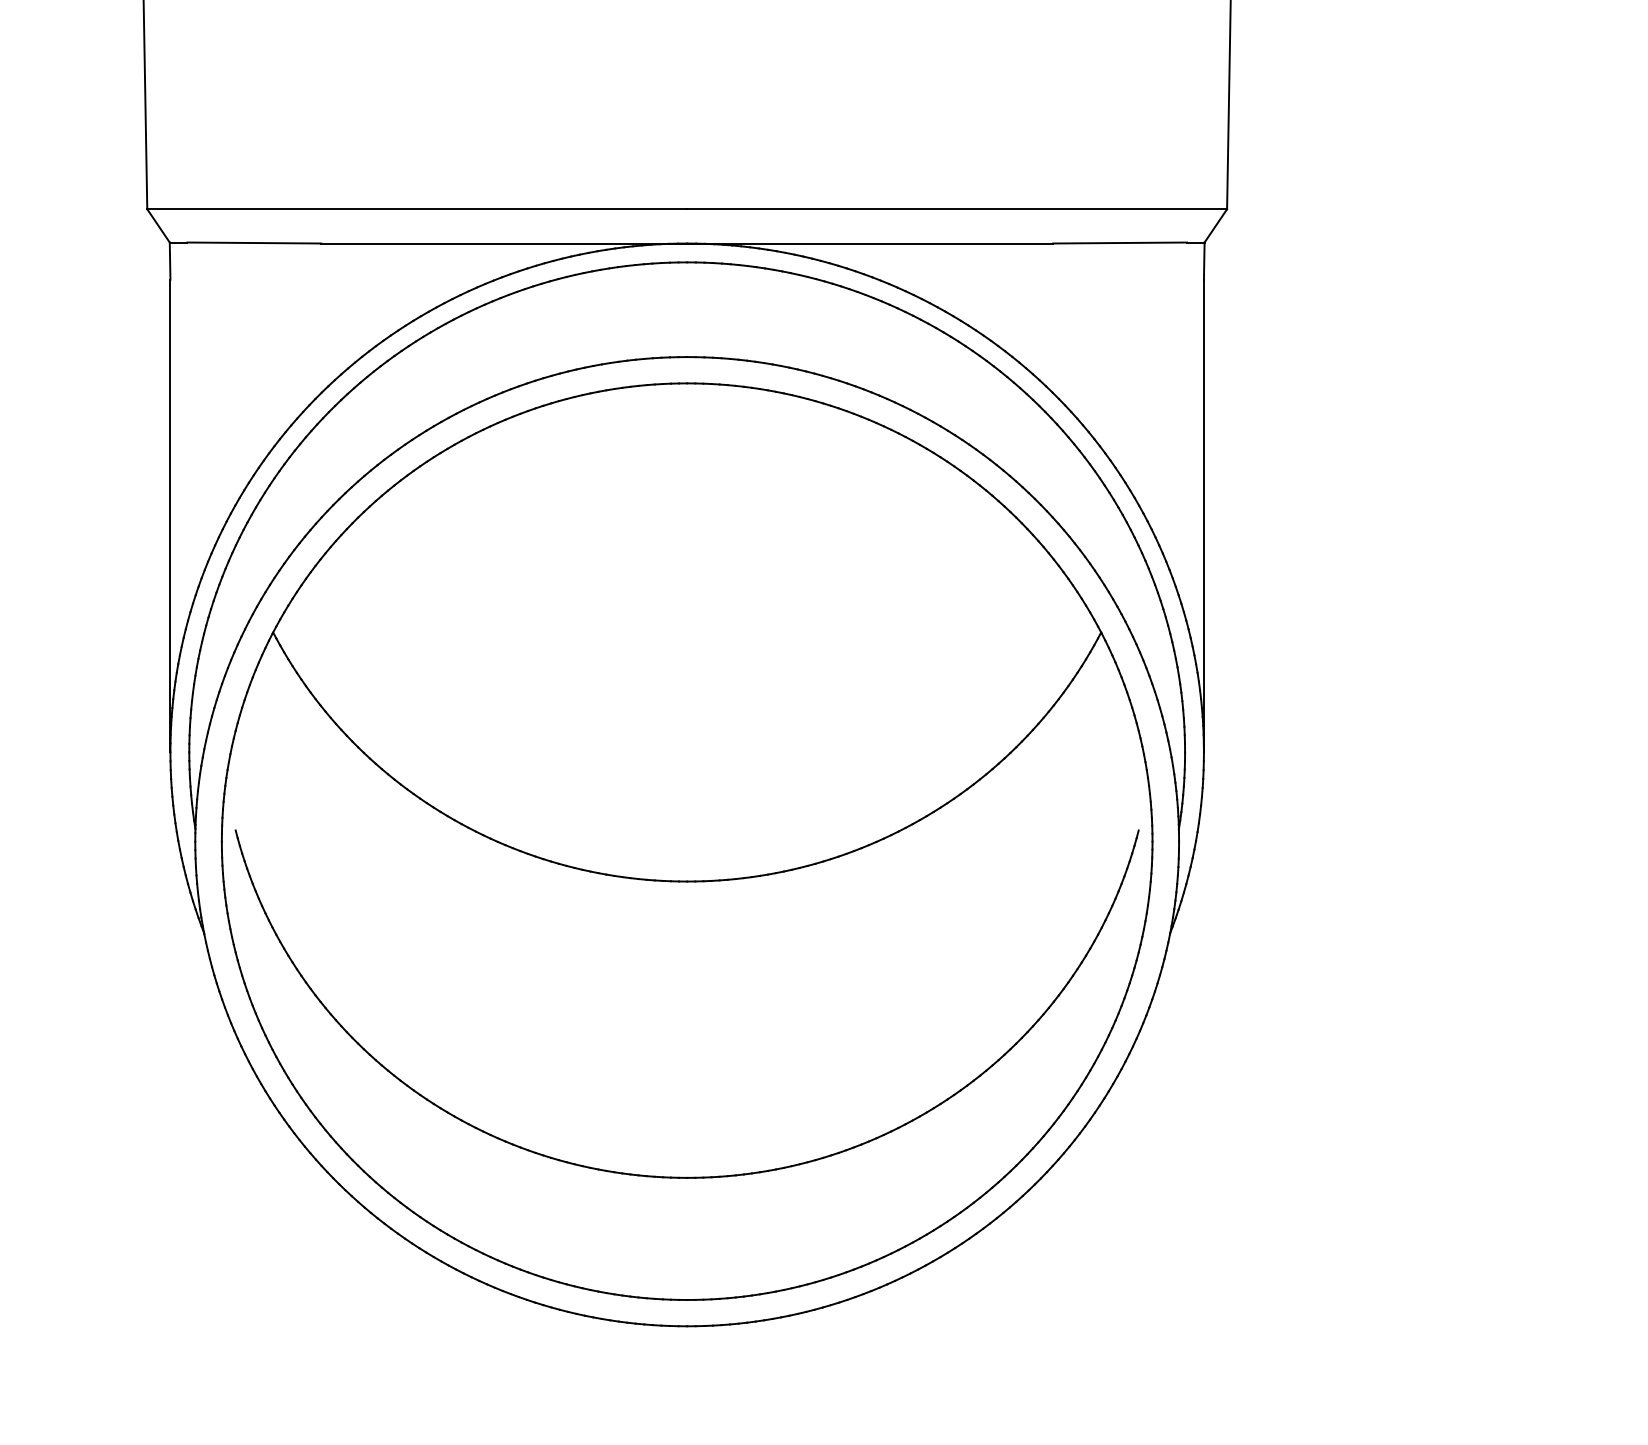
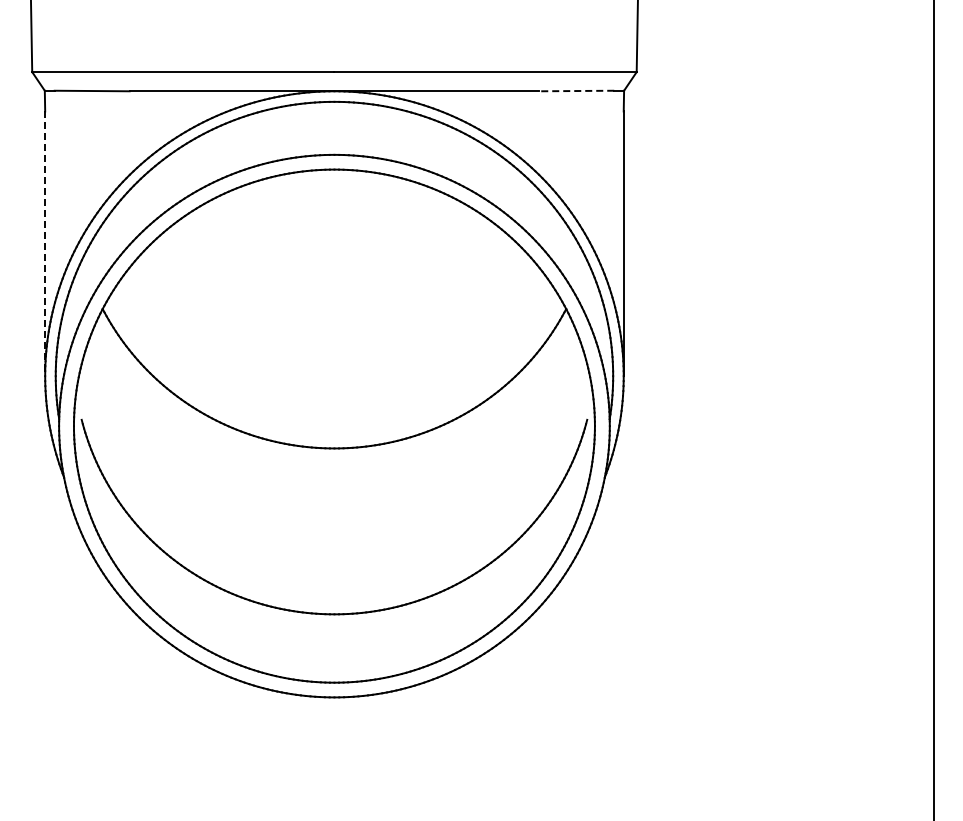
line: (1119, 243) -> (576, 91), solid -> dashed
line: (170, 517) -> (45, 244), solid -> dashed

